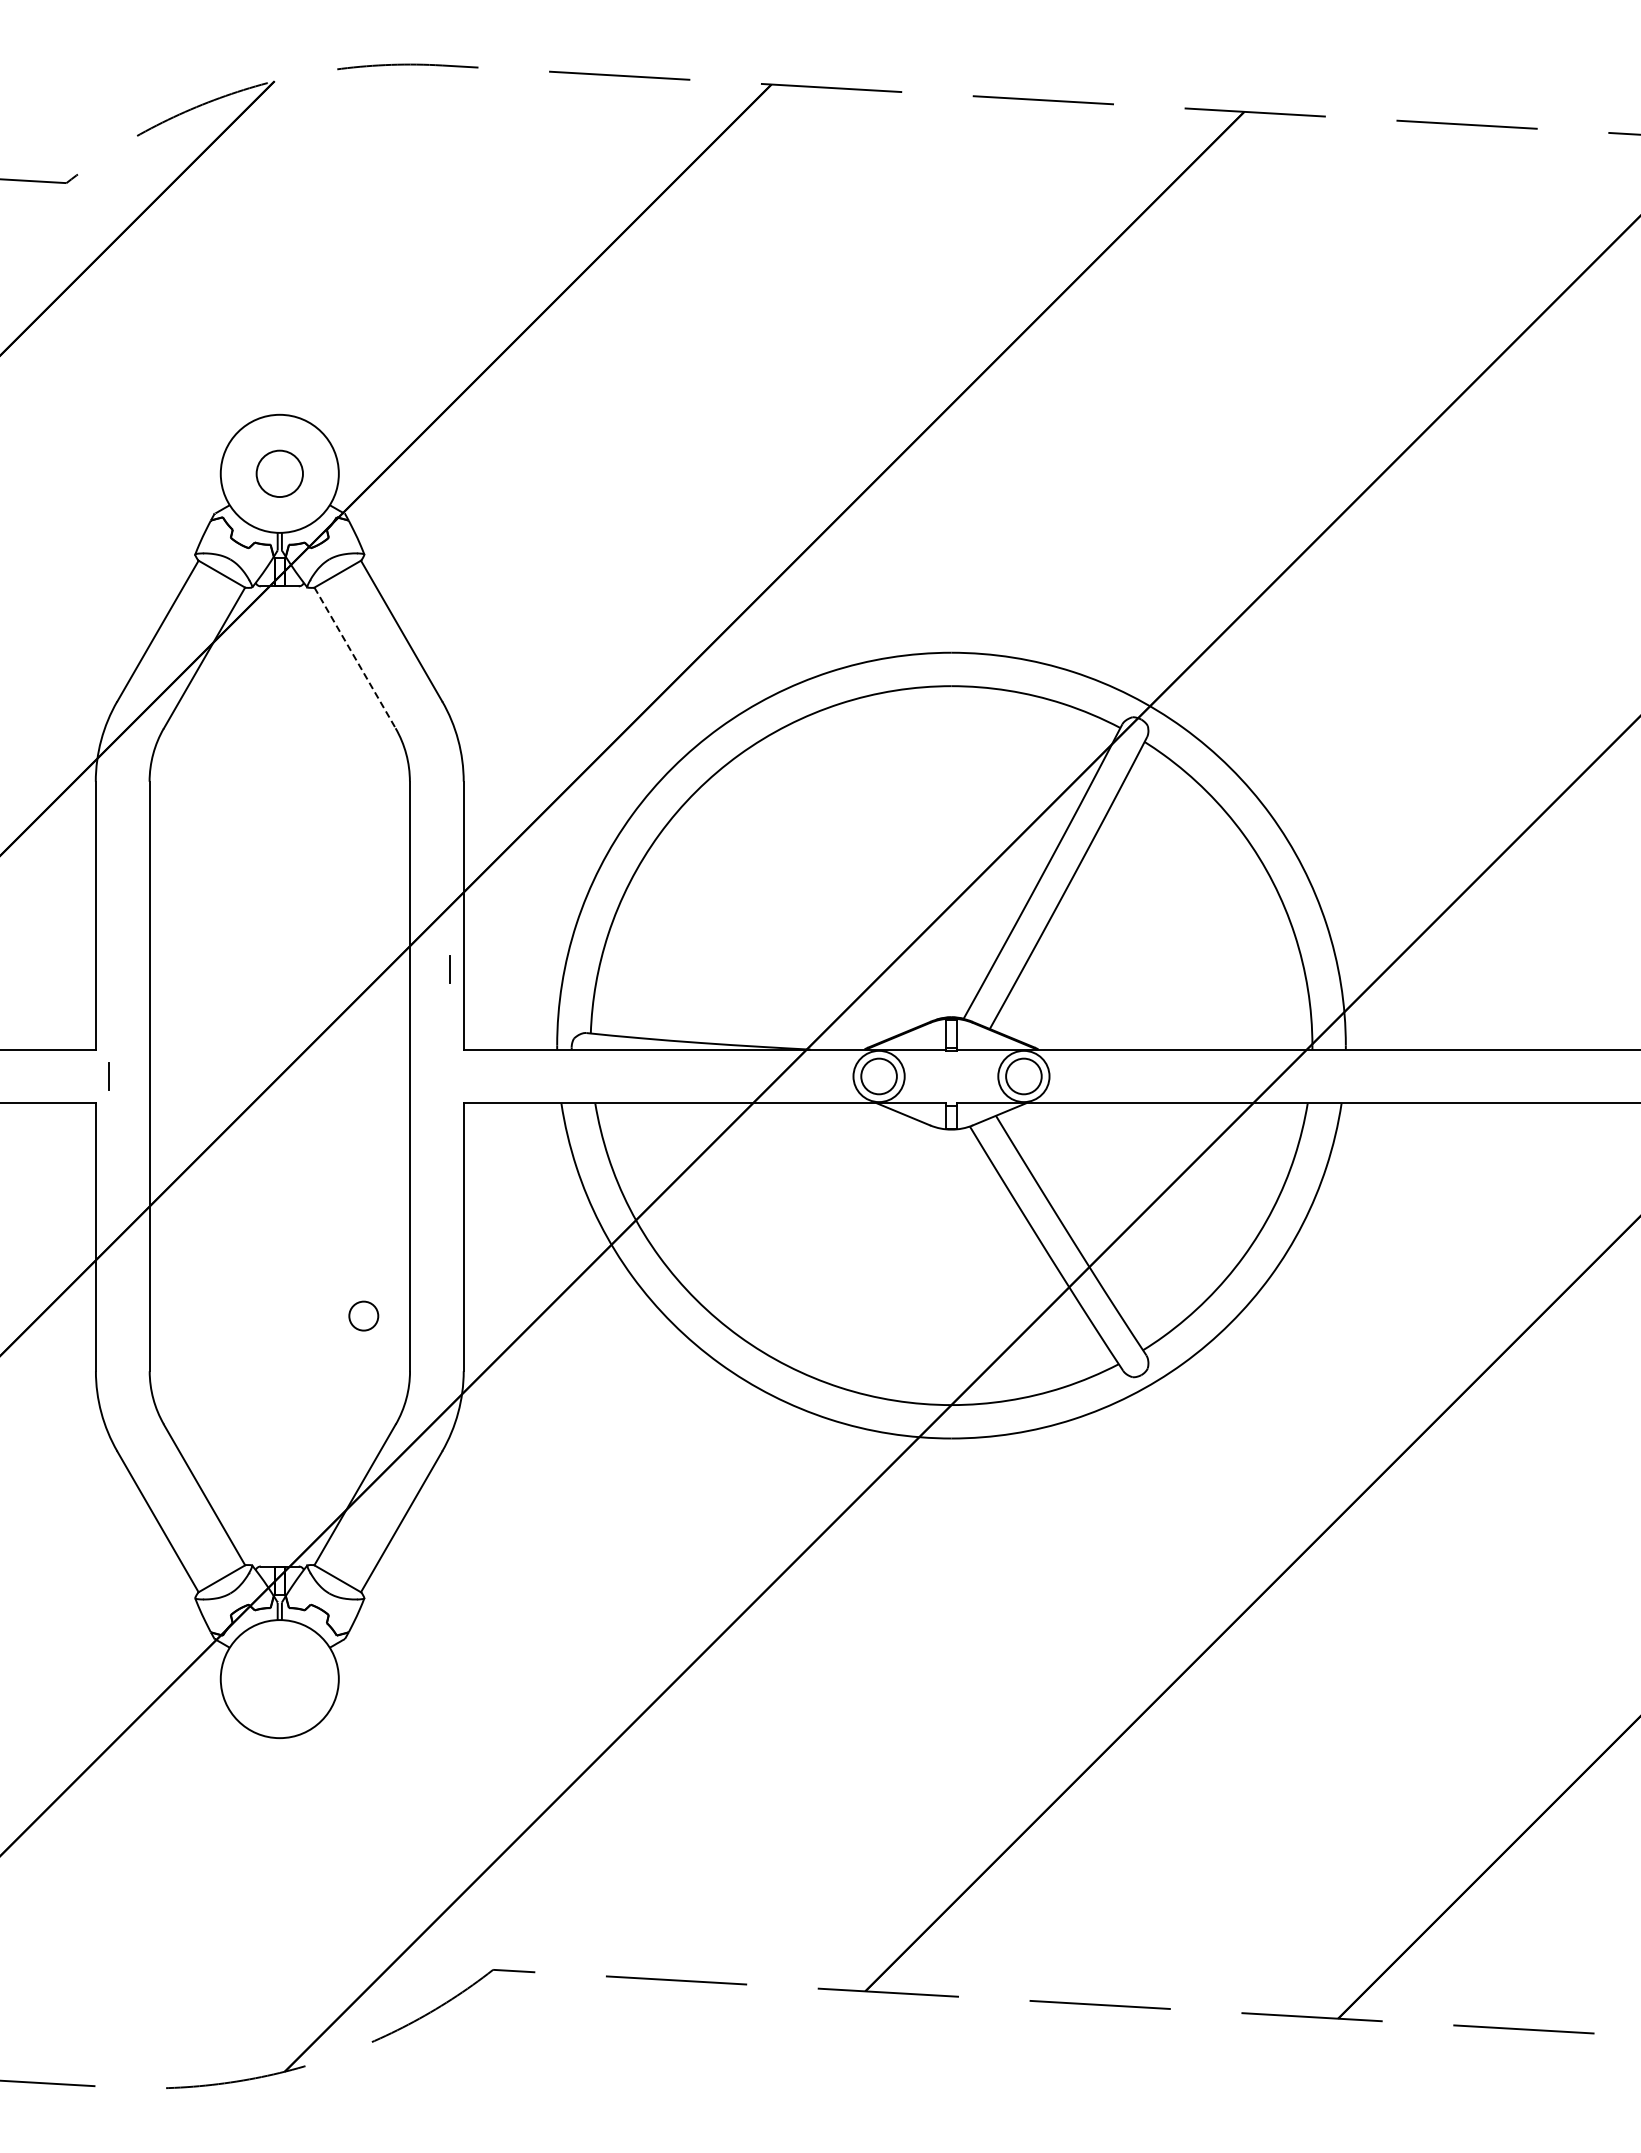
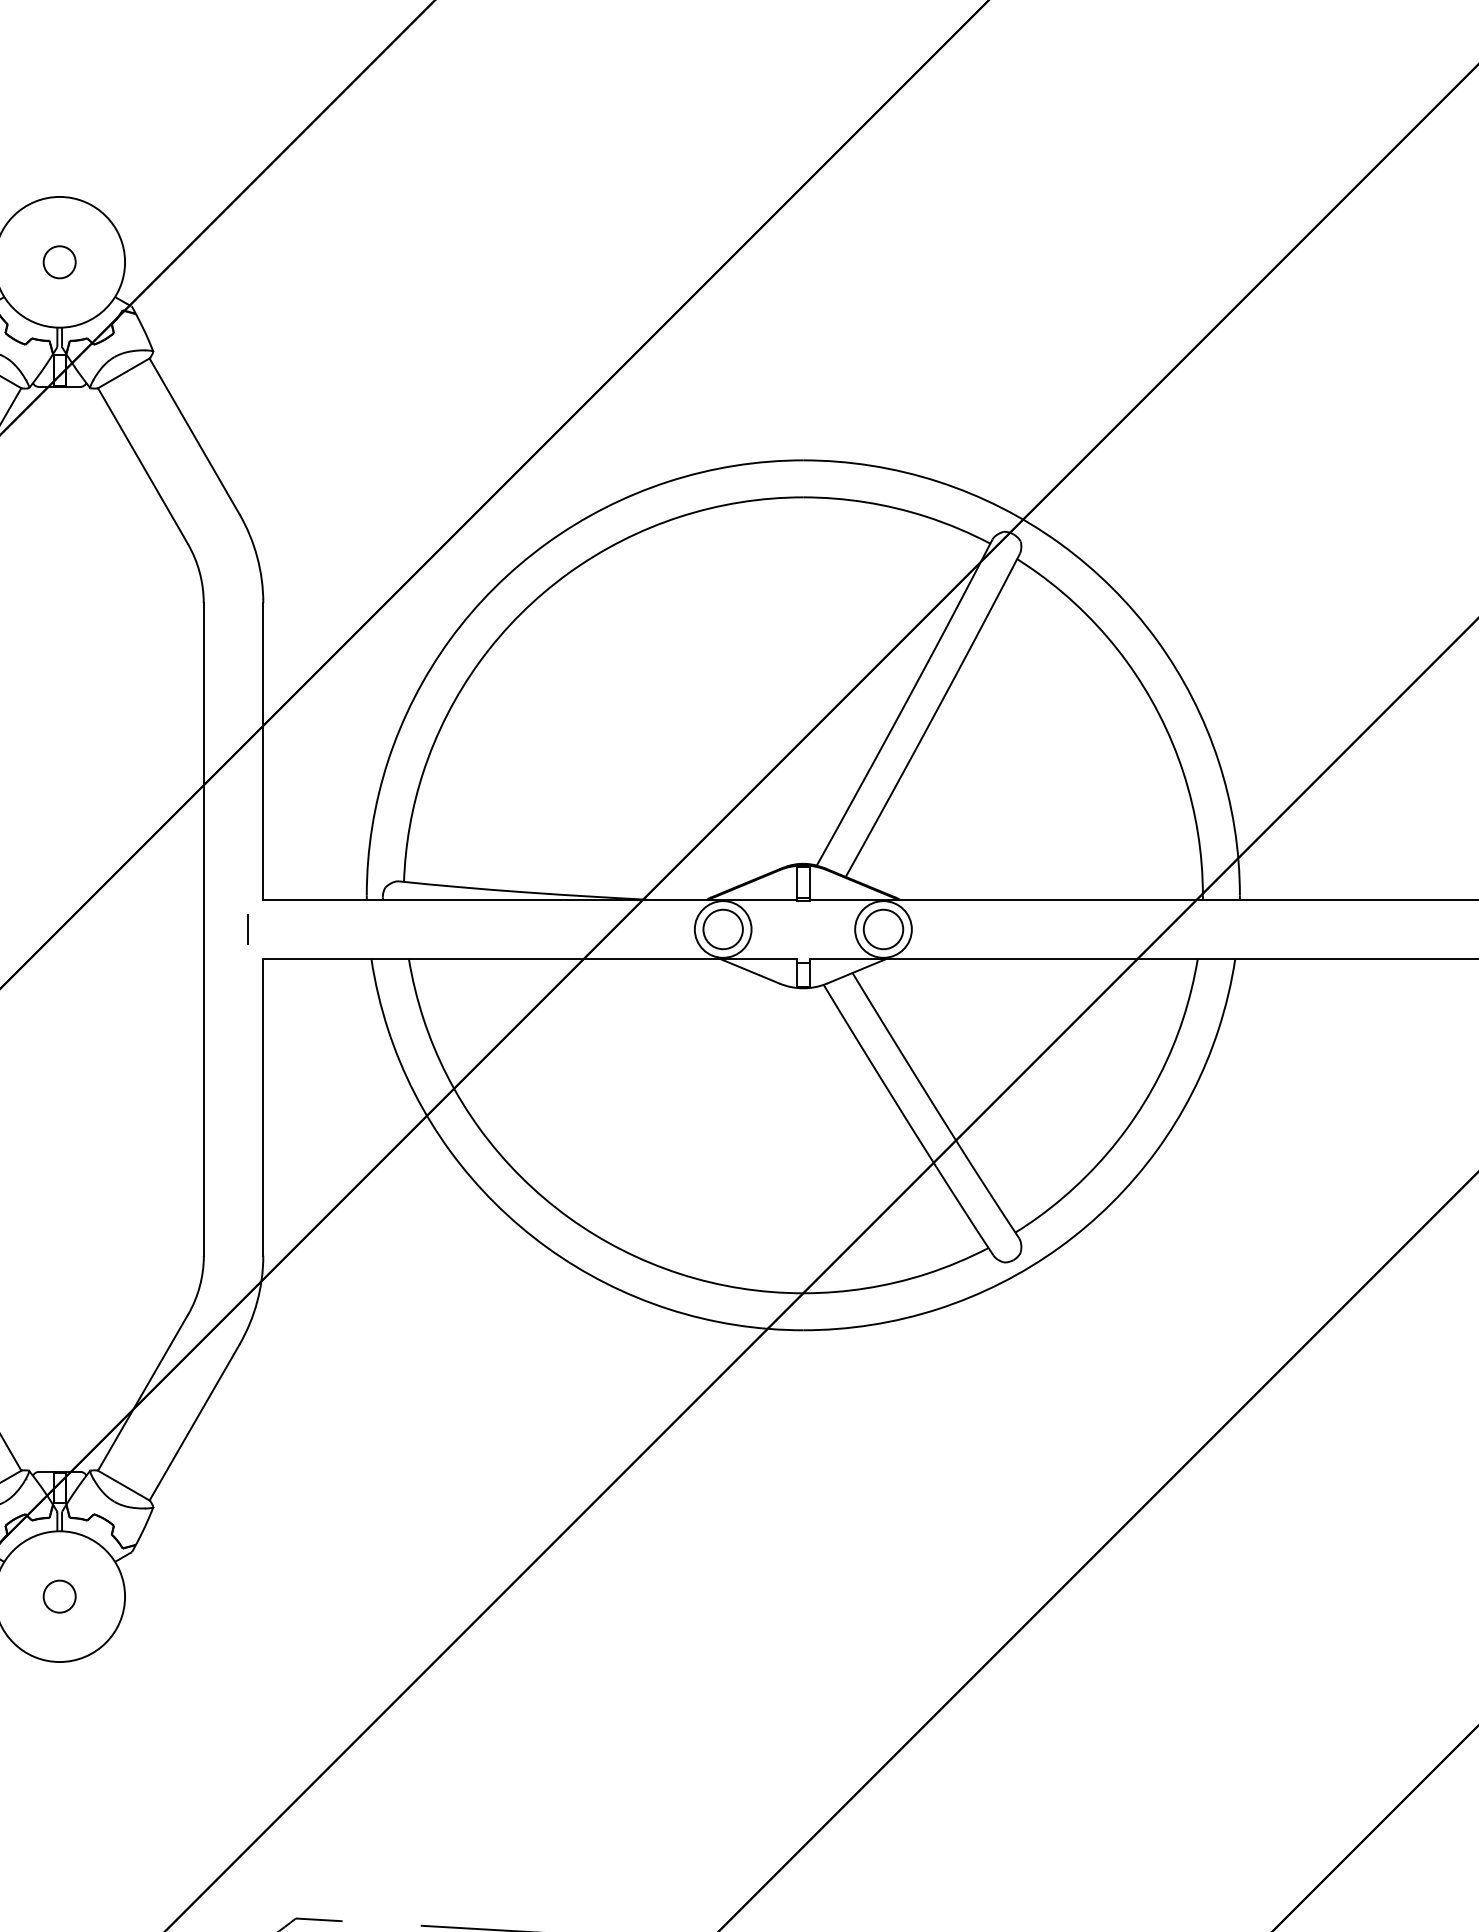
circle: (279, 473) -> (59, 261), size x0.62
line: (355, 658) -> (143, 466), dashed -> solid
line: (449, 969) -> (247, 929), moved
circle: (363, 1315) -> (59, 1595), moved

